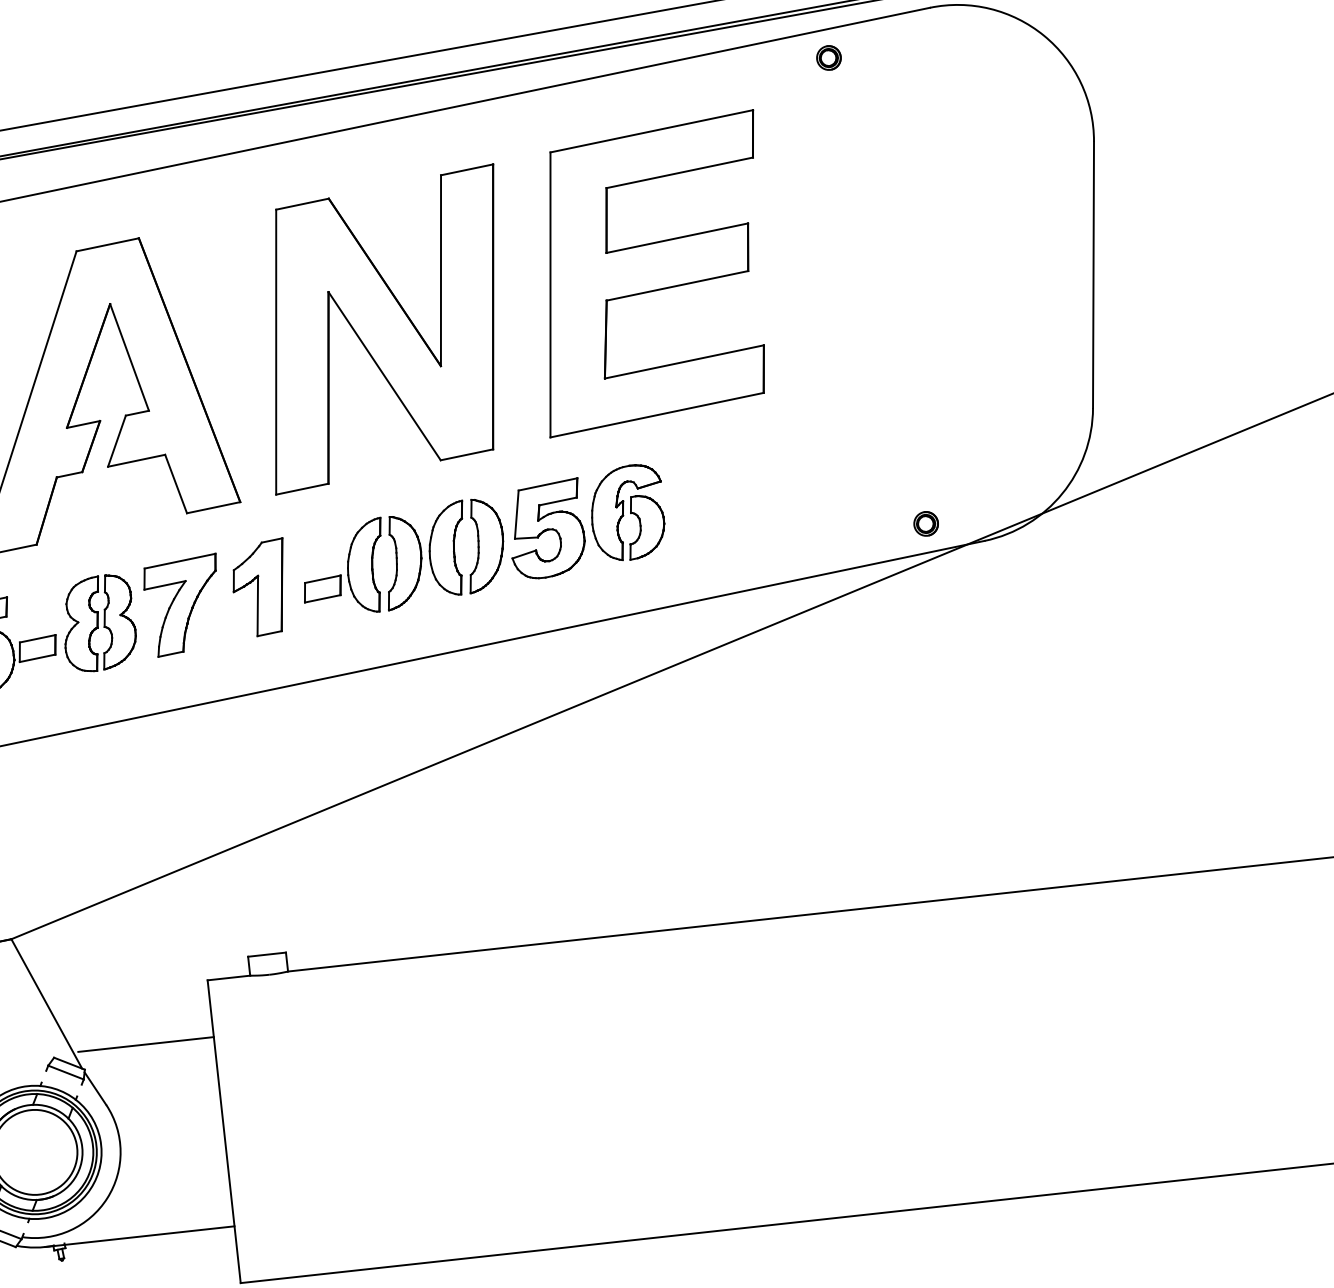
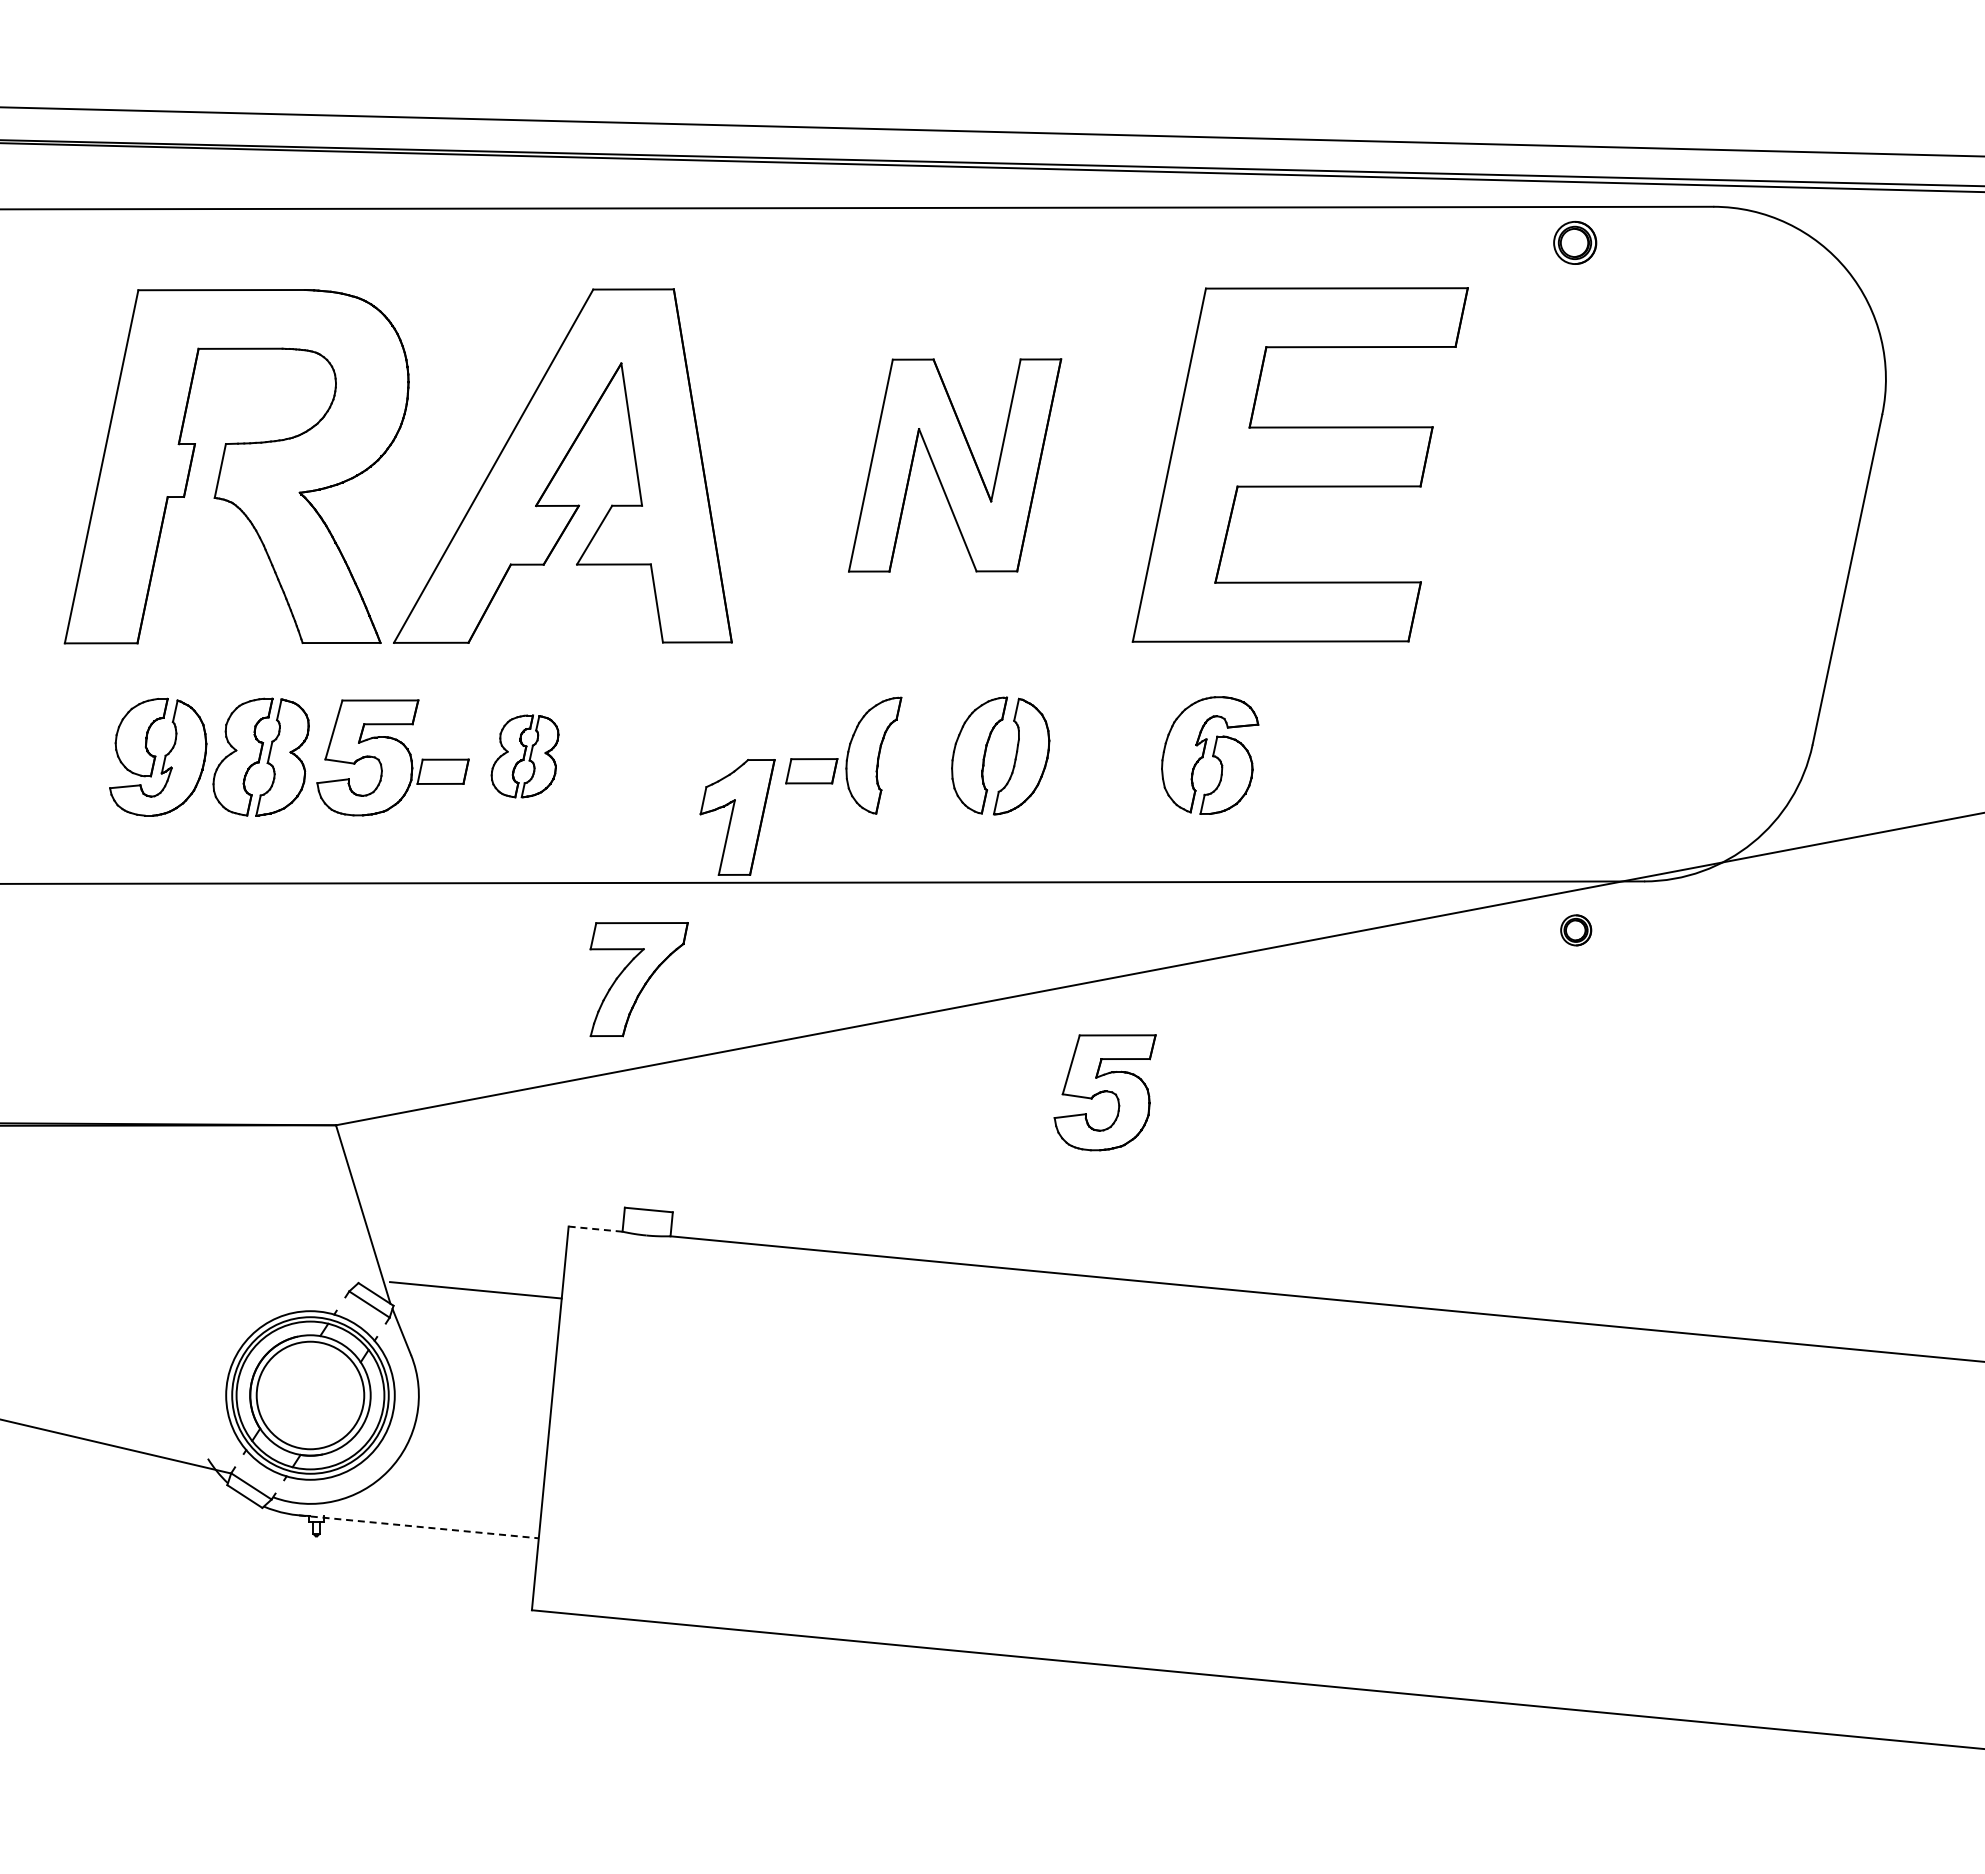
part: (829, 58) -> (1575, 243), size x1.4
part: (384, 329) -> (954, 465), size x0.6
part: (926, 523) -> (1576, 930), moved
part: (546, 530) -> (1104, 1092), moved
part: (400, 561) -> (915, 756), removed
part: (262, 588) -> (737, 817), moved
part: (186, 605) -> (638, 979), moved
part: (98, 623) -> (524, 756), size x0.7
line: (229, 978) -> (596, 1229), solid -> dashed
line: (140, 1236) -> (419, 1526), solid -> dashed

